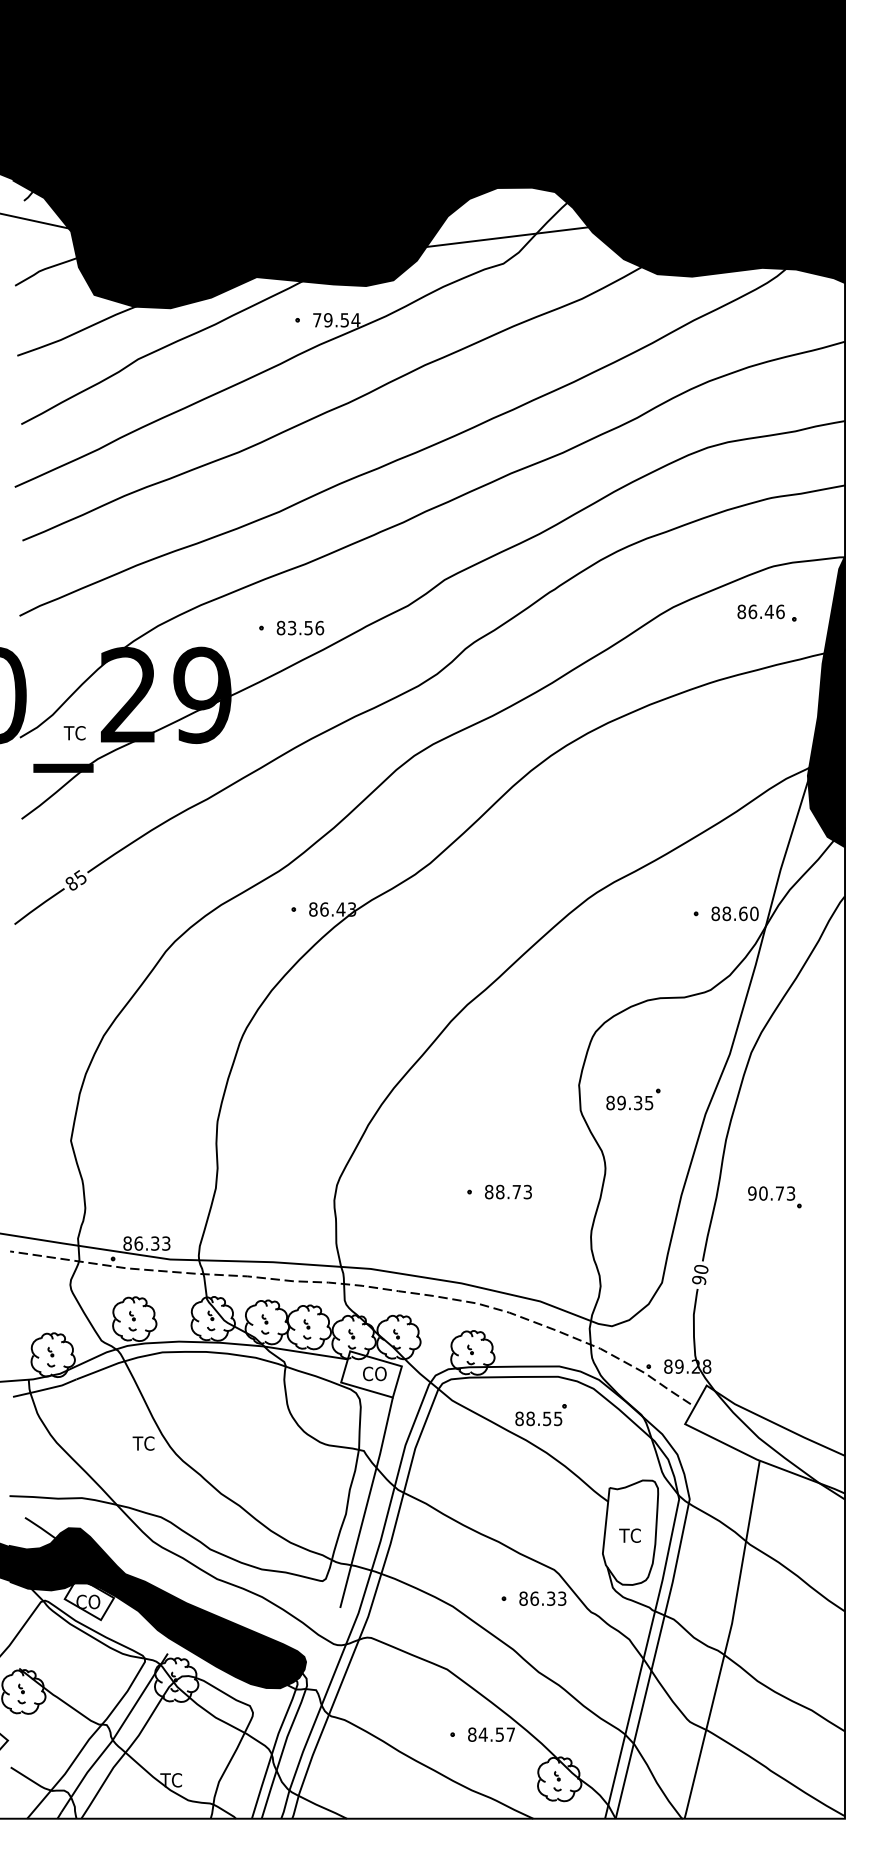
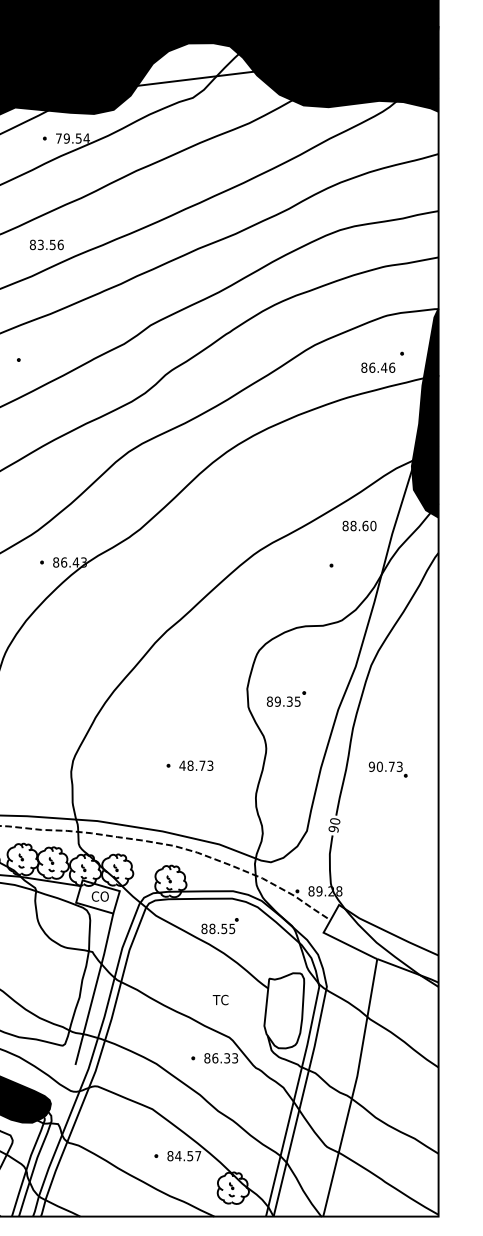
text: (760, 611) -> (377, 367), moved
text: (300, 627) -> (46, 244), moved
text: (734, 913) -> (359, 525), moved
text: (488, 1191) -> (182, 765), 88.73 -> 48.73
text: (629, 1535) -> (220, 999), moved

